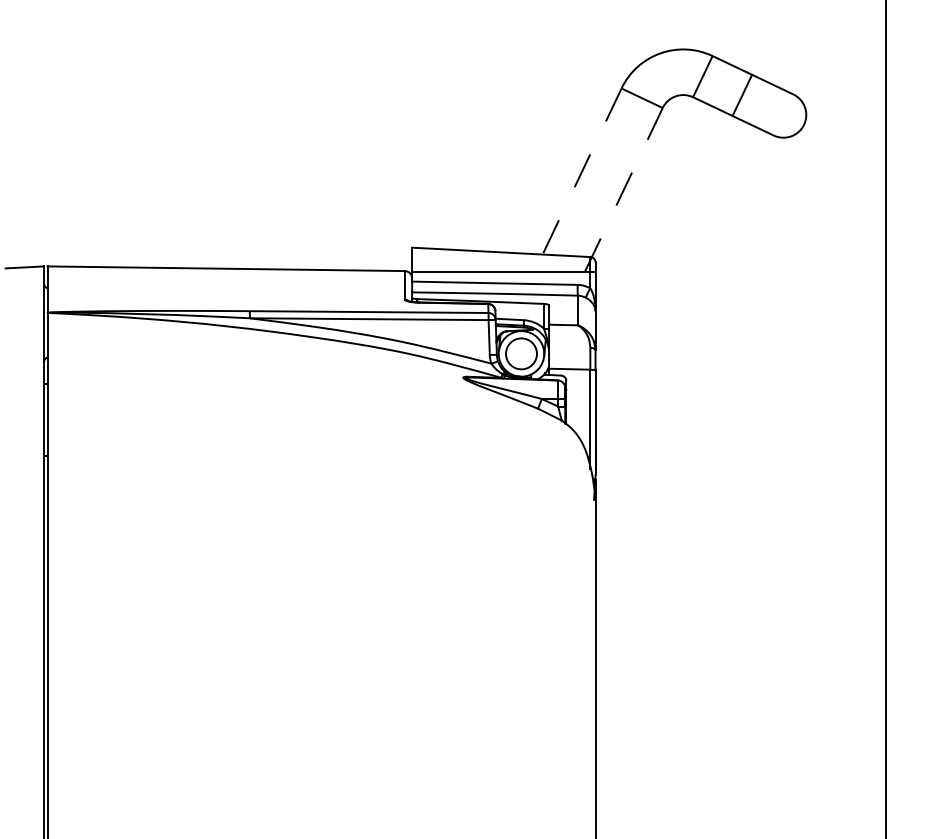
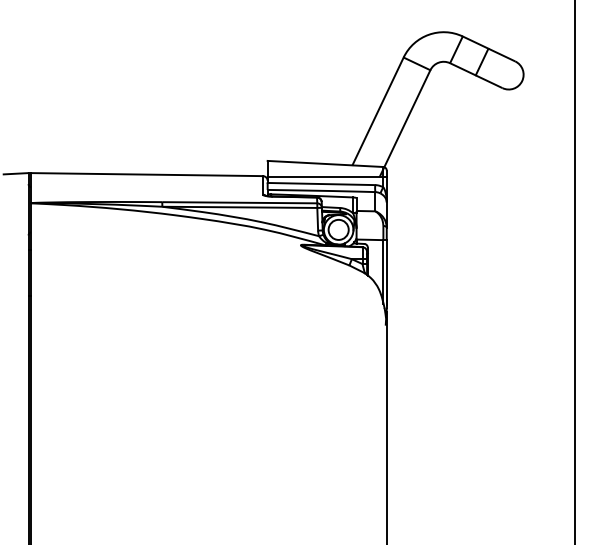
line: (581, 171) -> (377, 111), dashed -> solid
line: (624, 190) -> (405, 123), dashed -> solid

